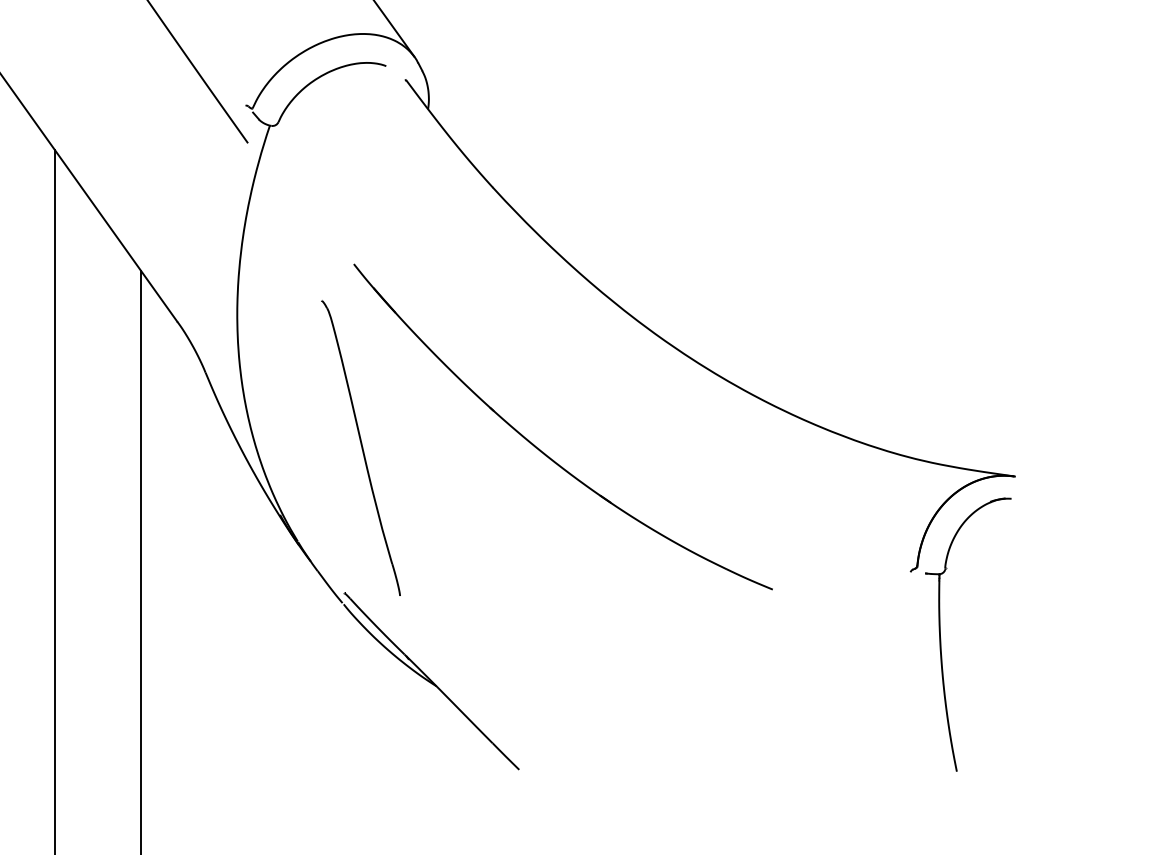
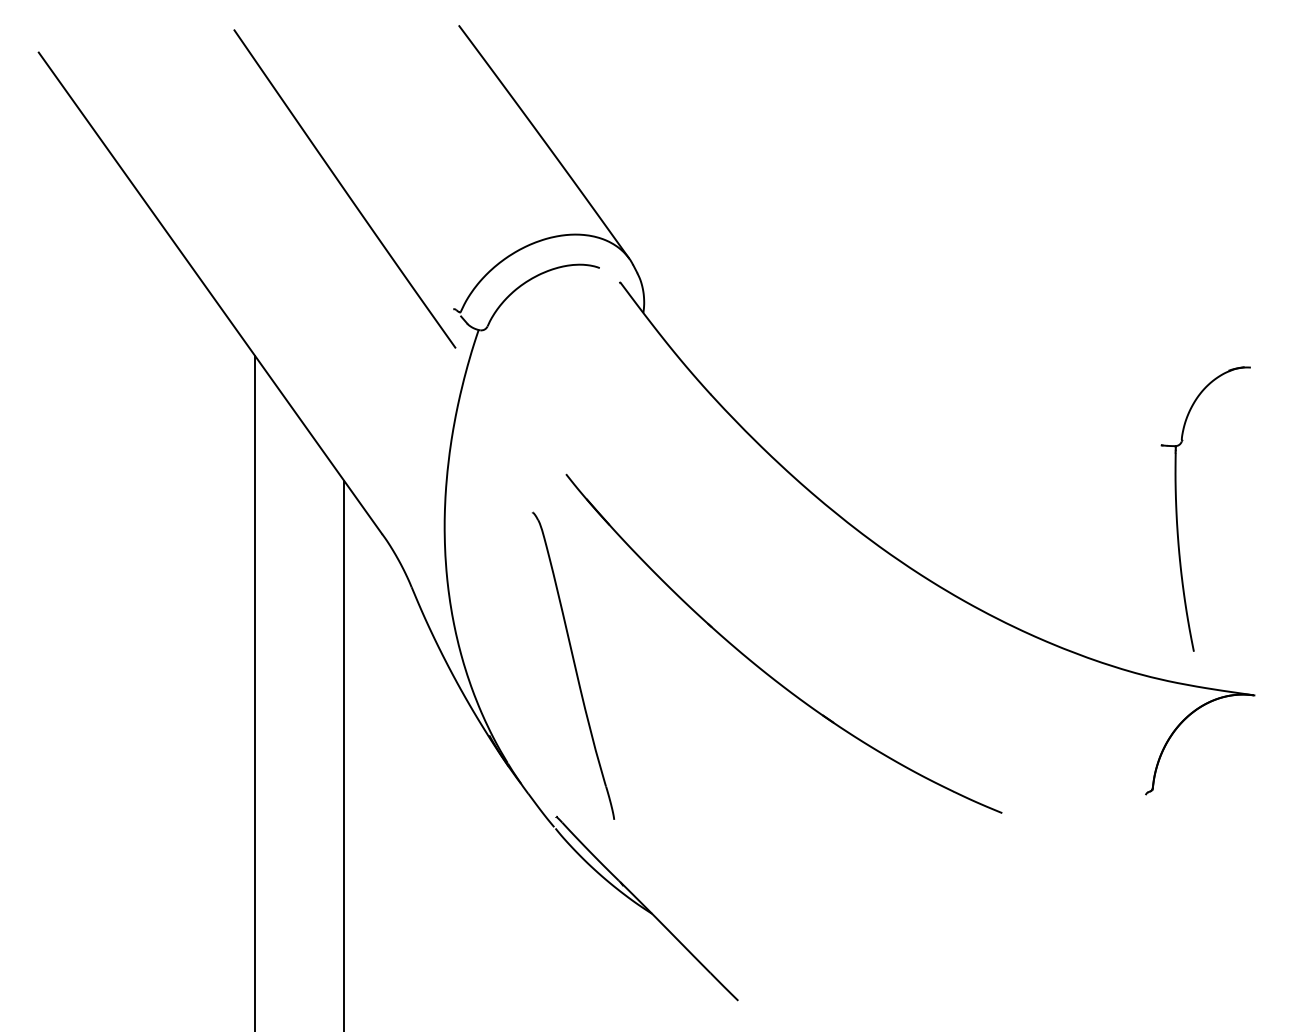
part: (941, 634) -> (1177, 508), moved

